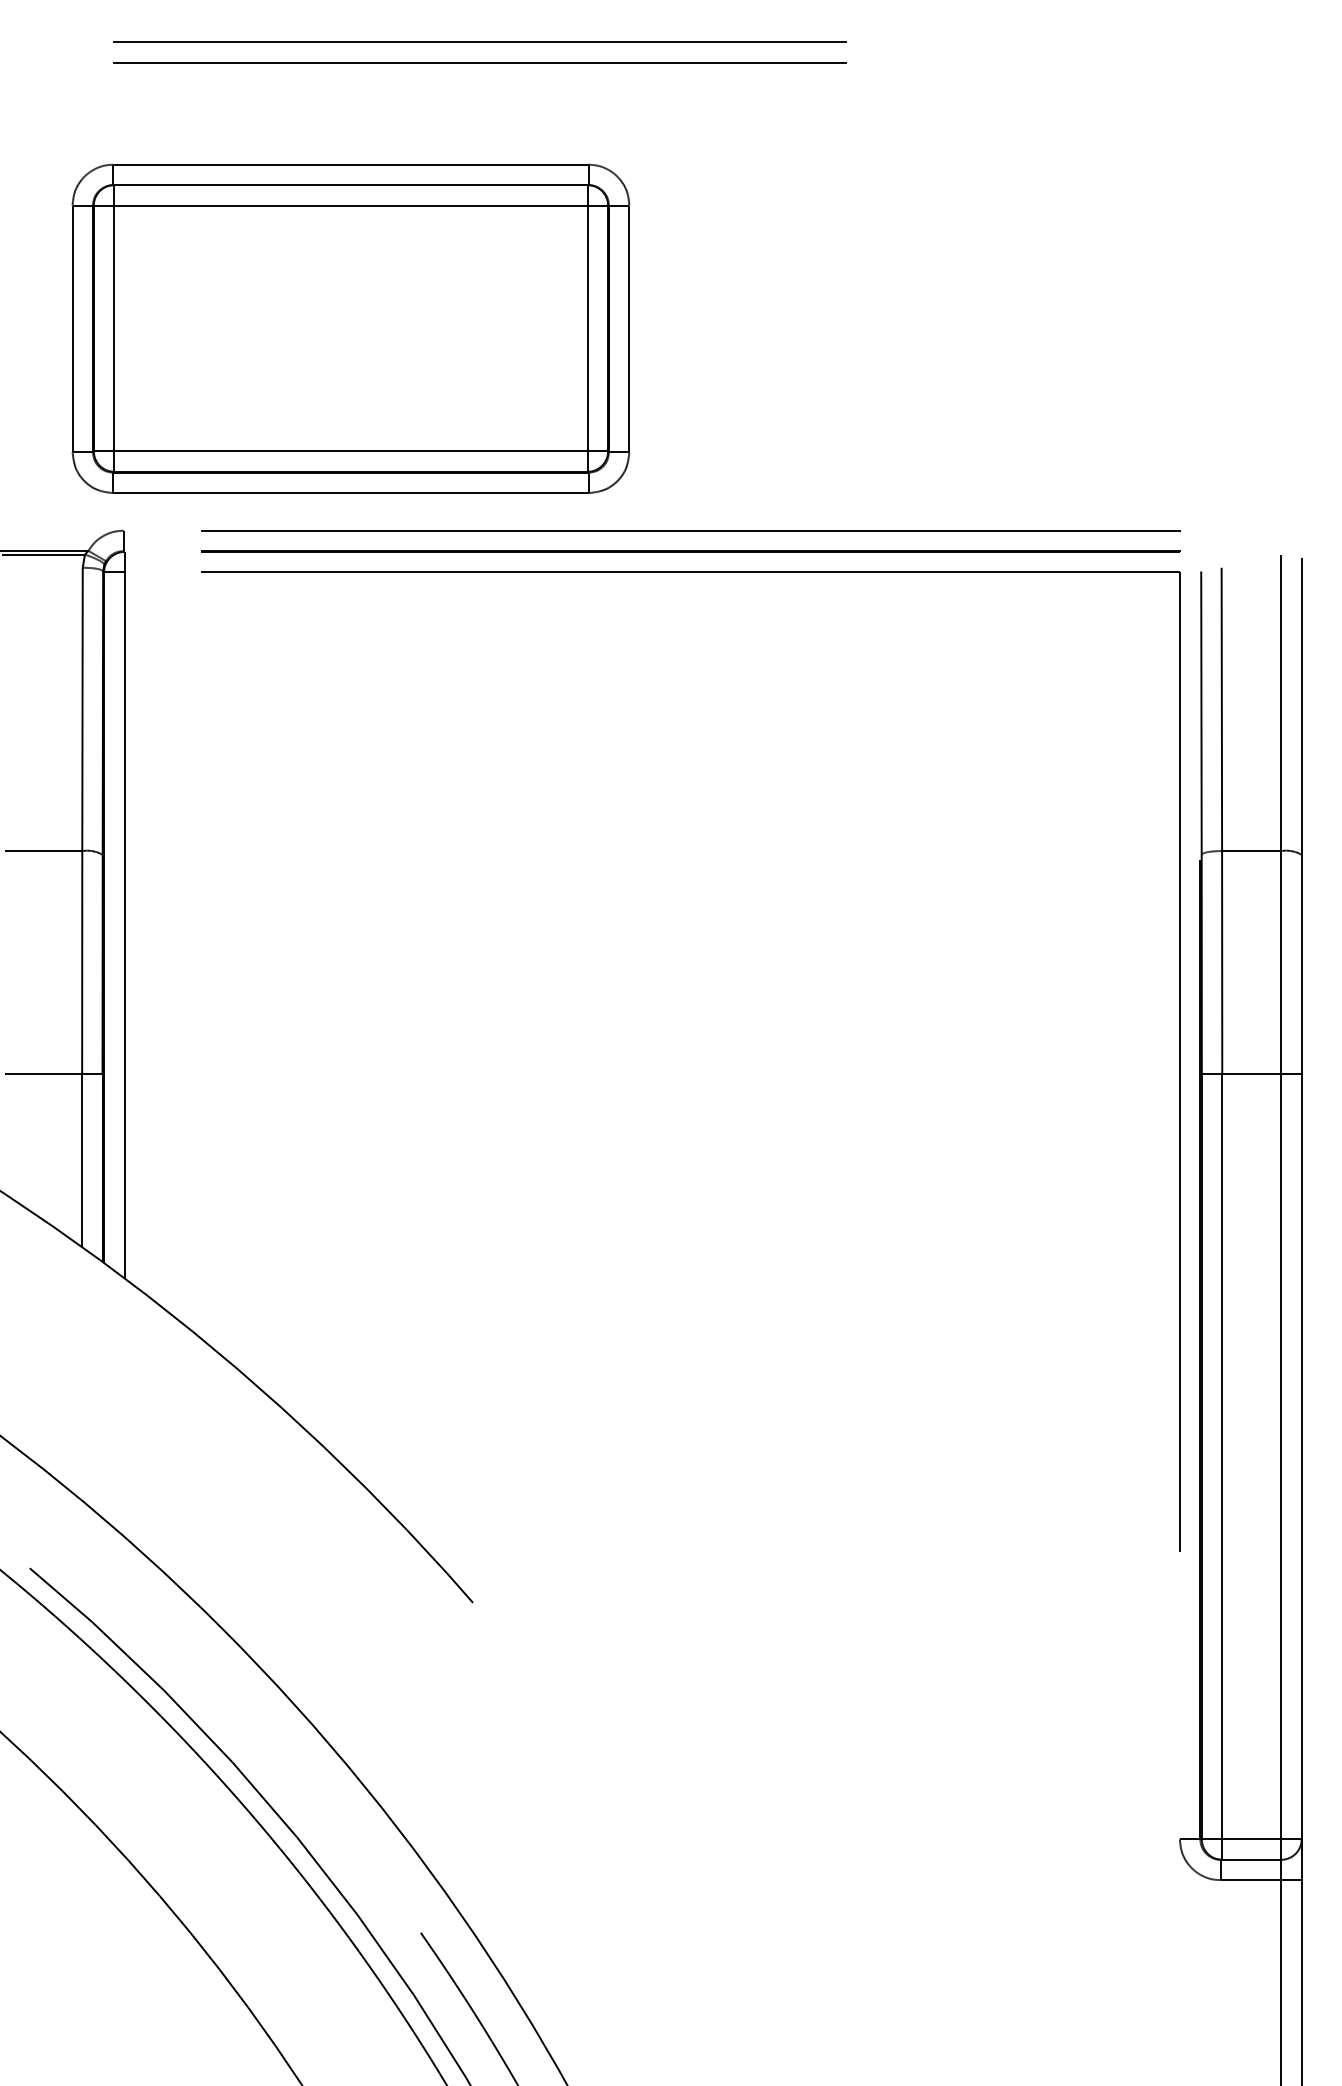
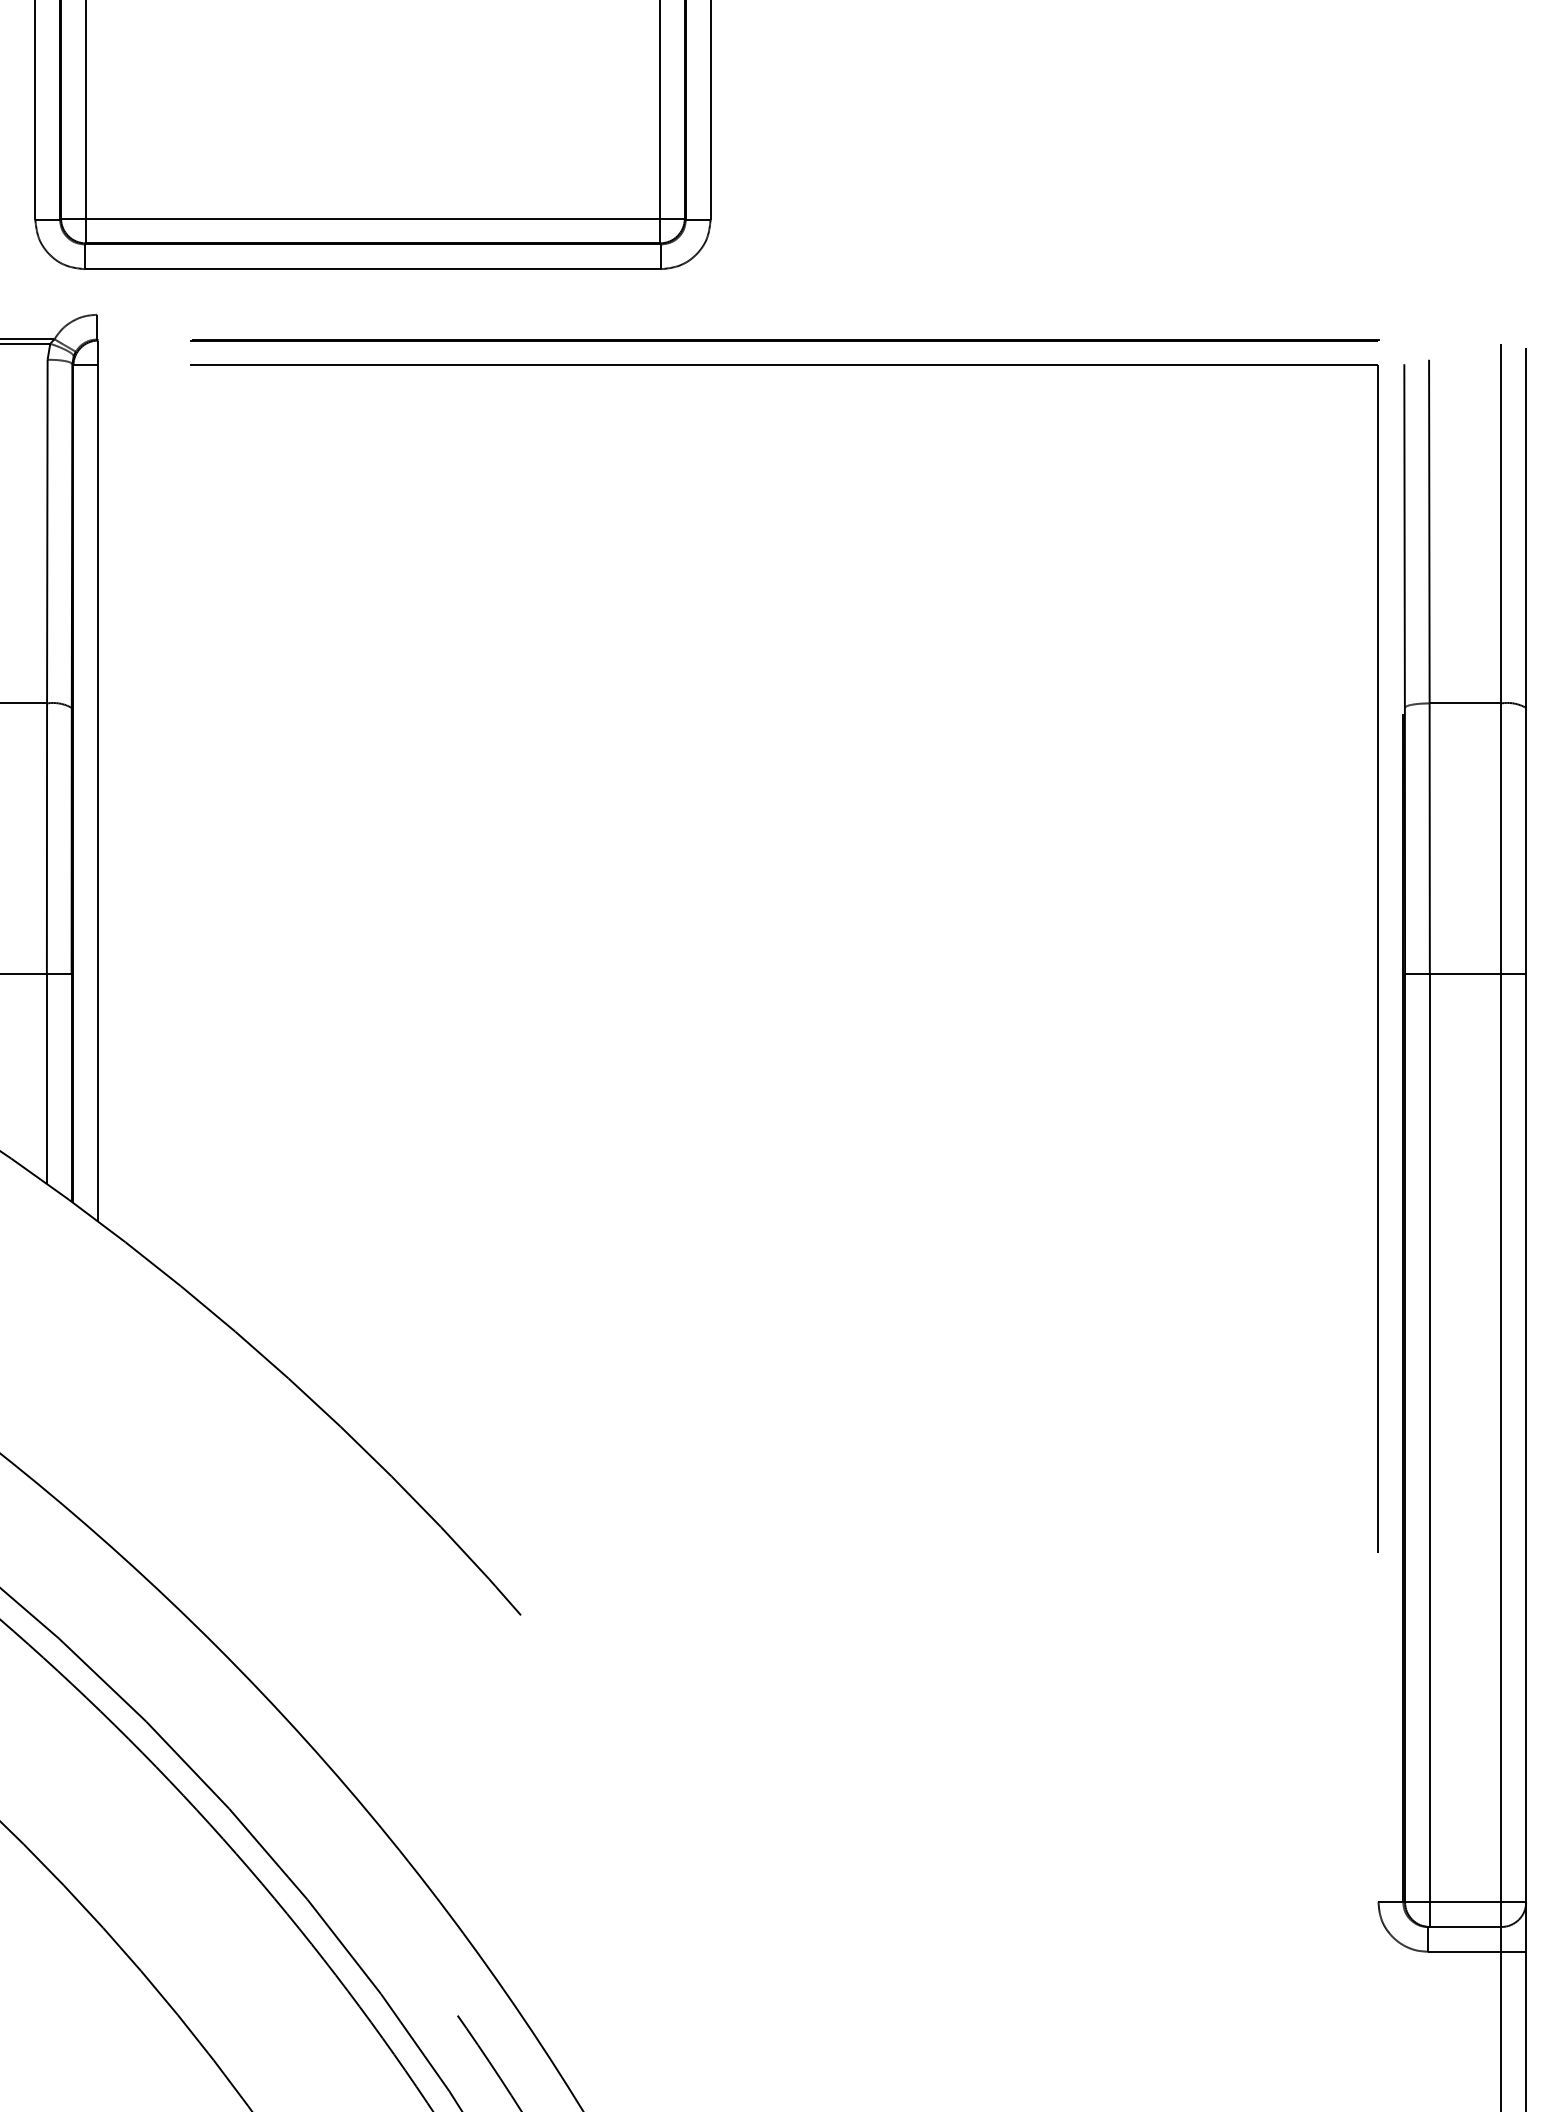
line: (651, 530) -> (737, 314), removed

